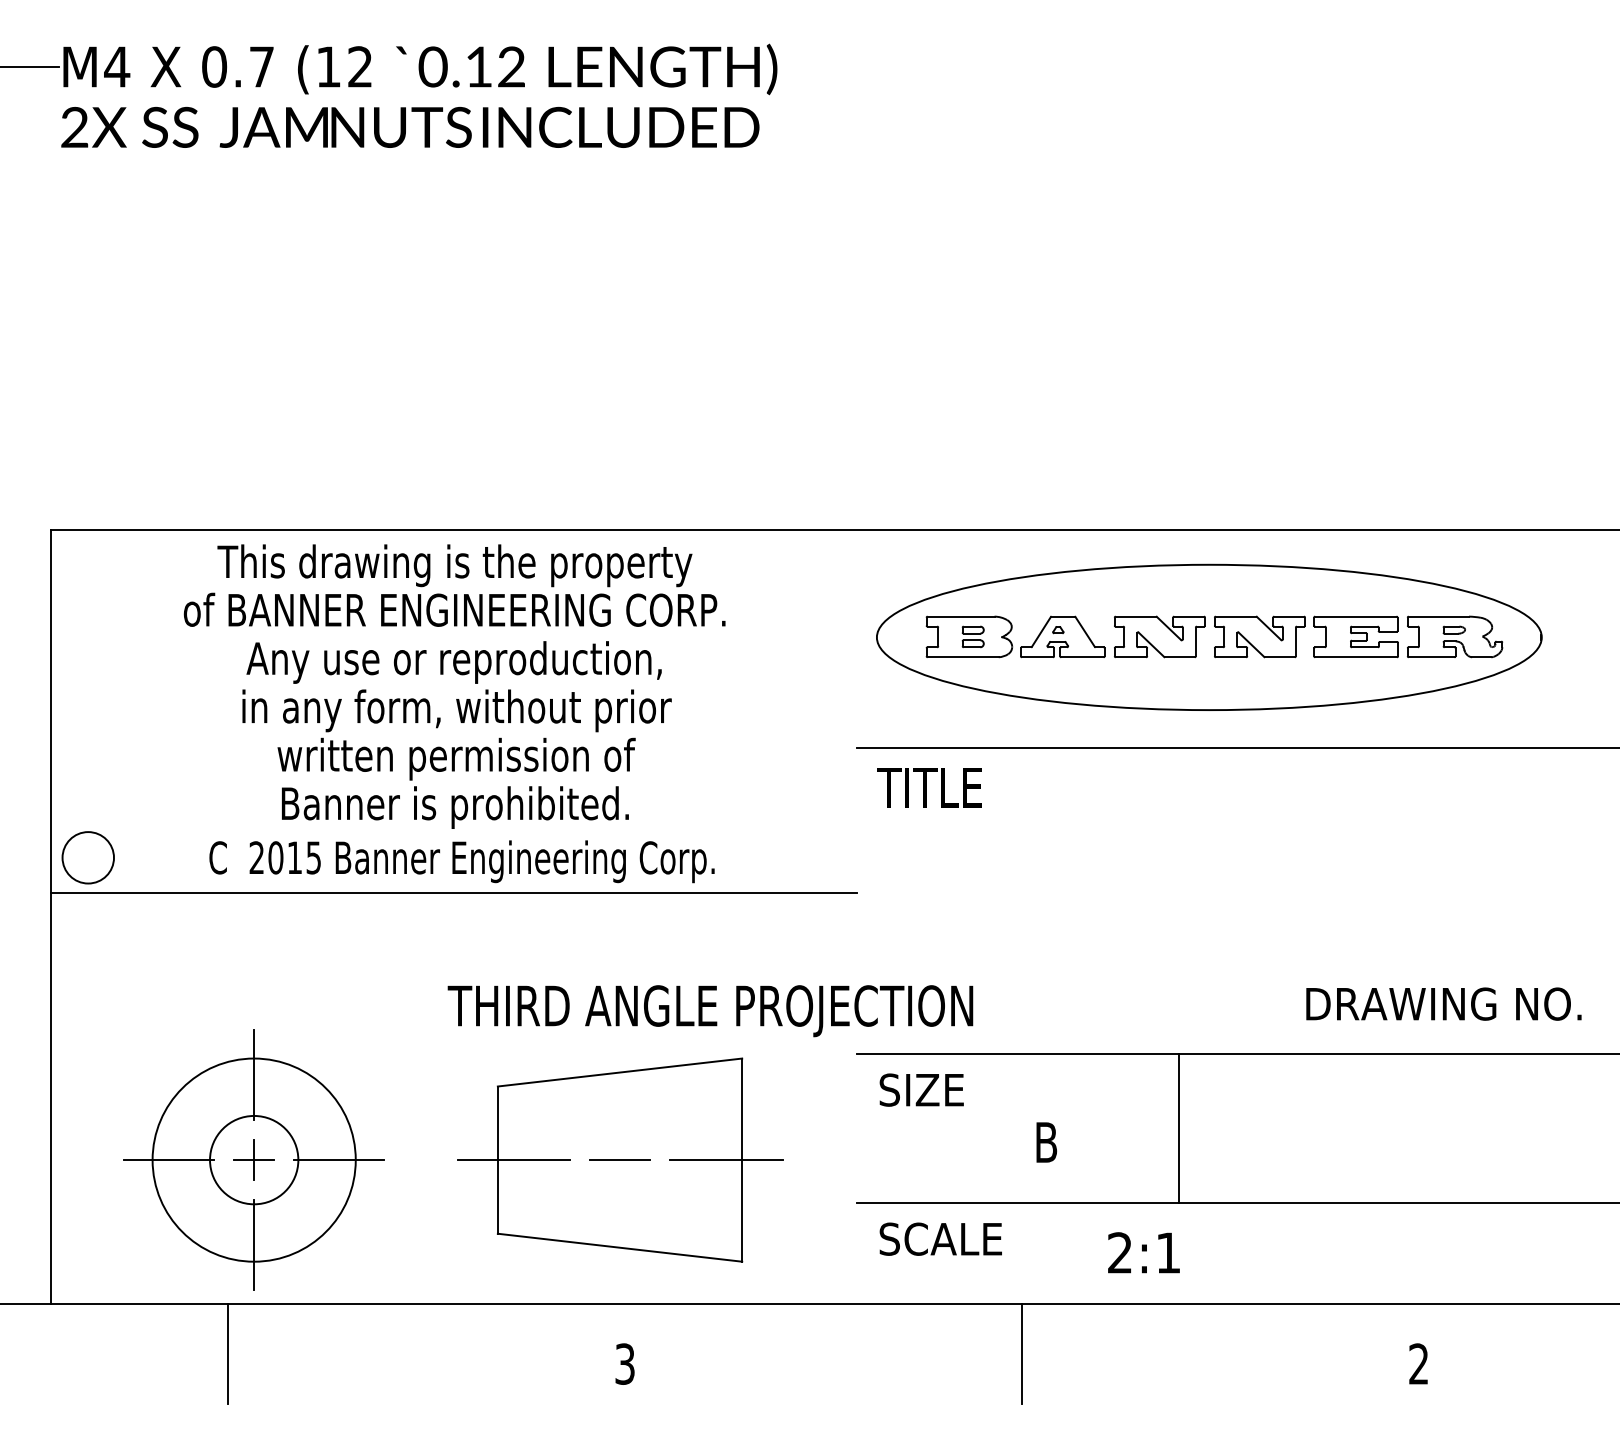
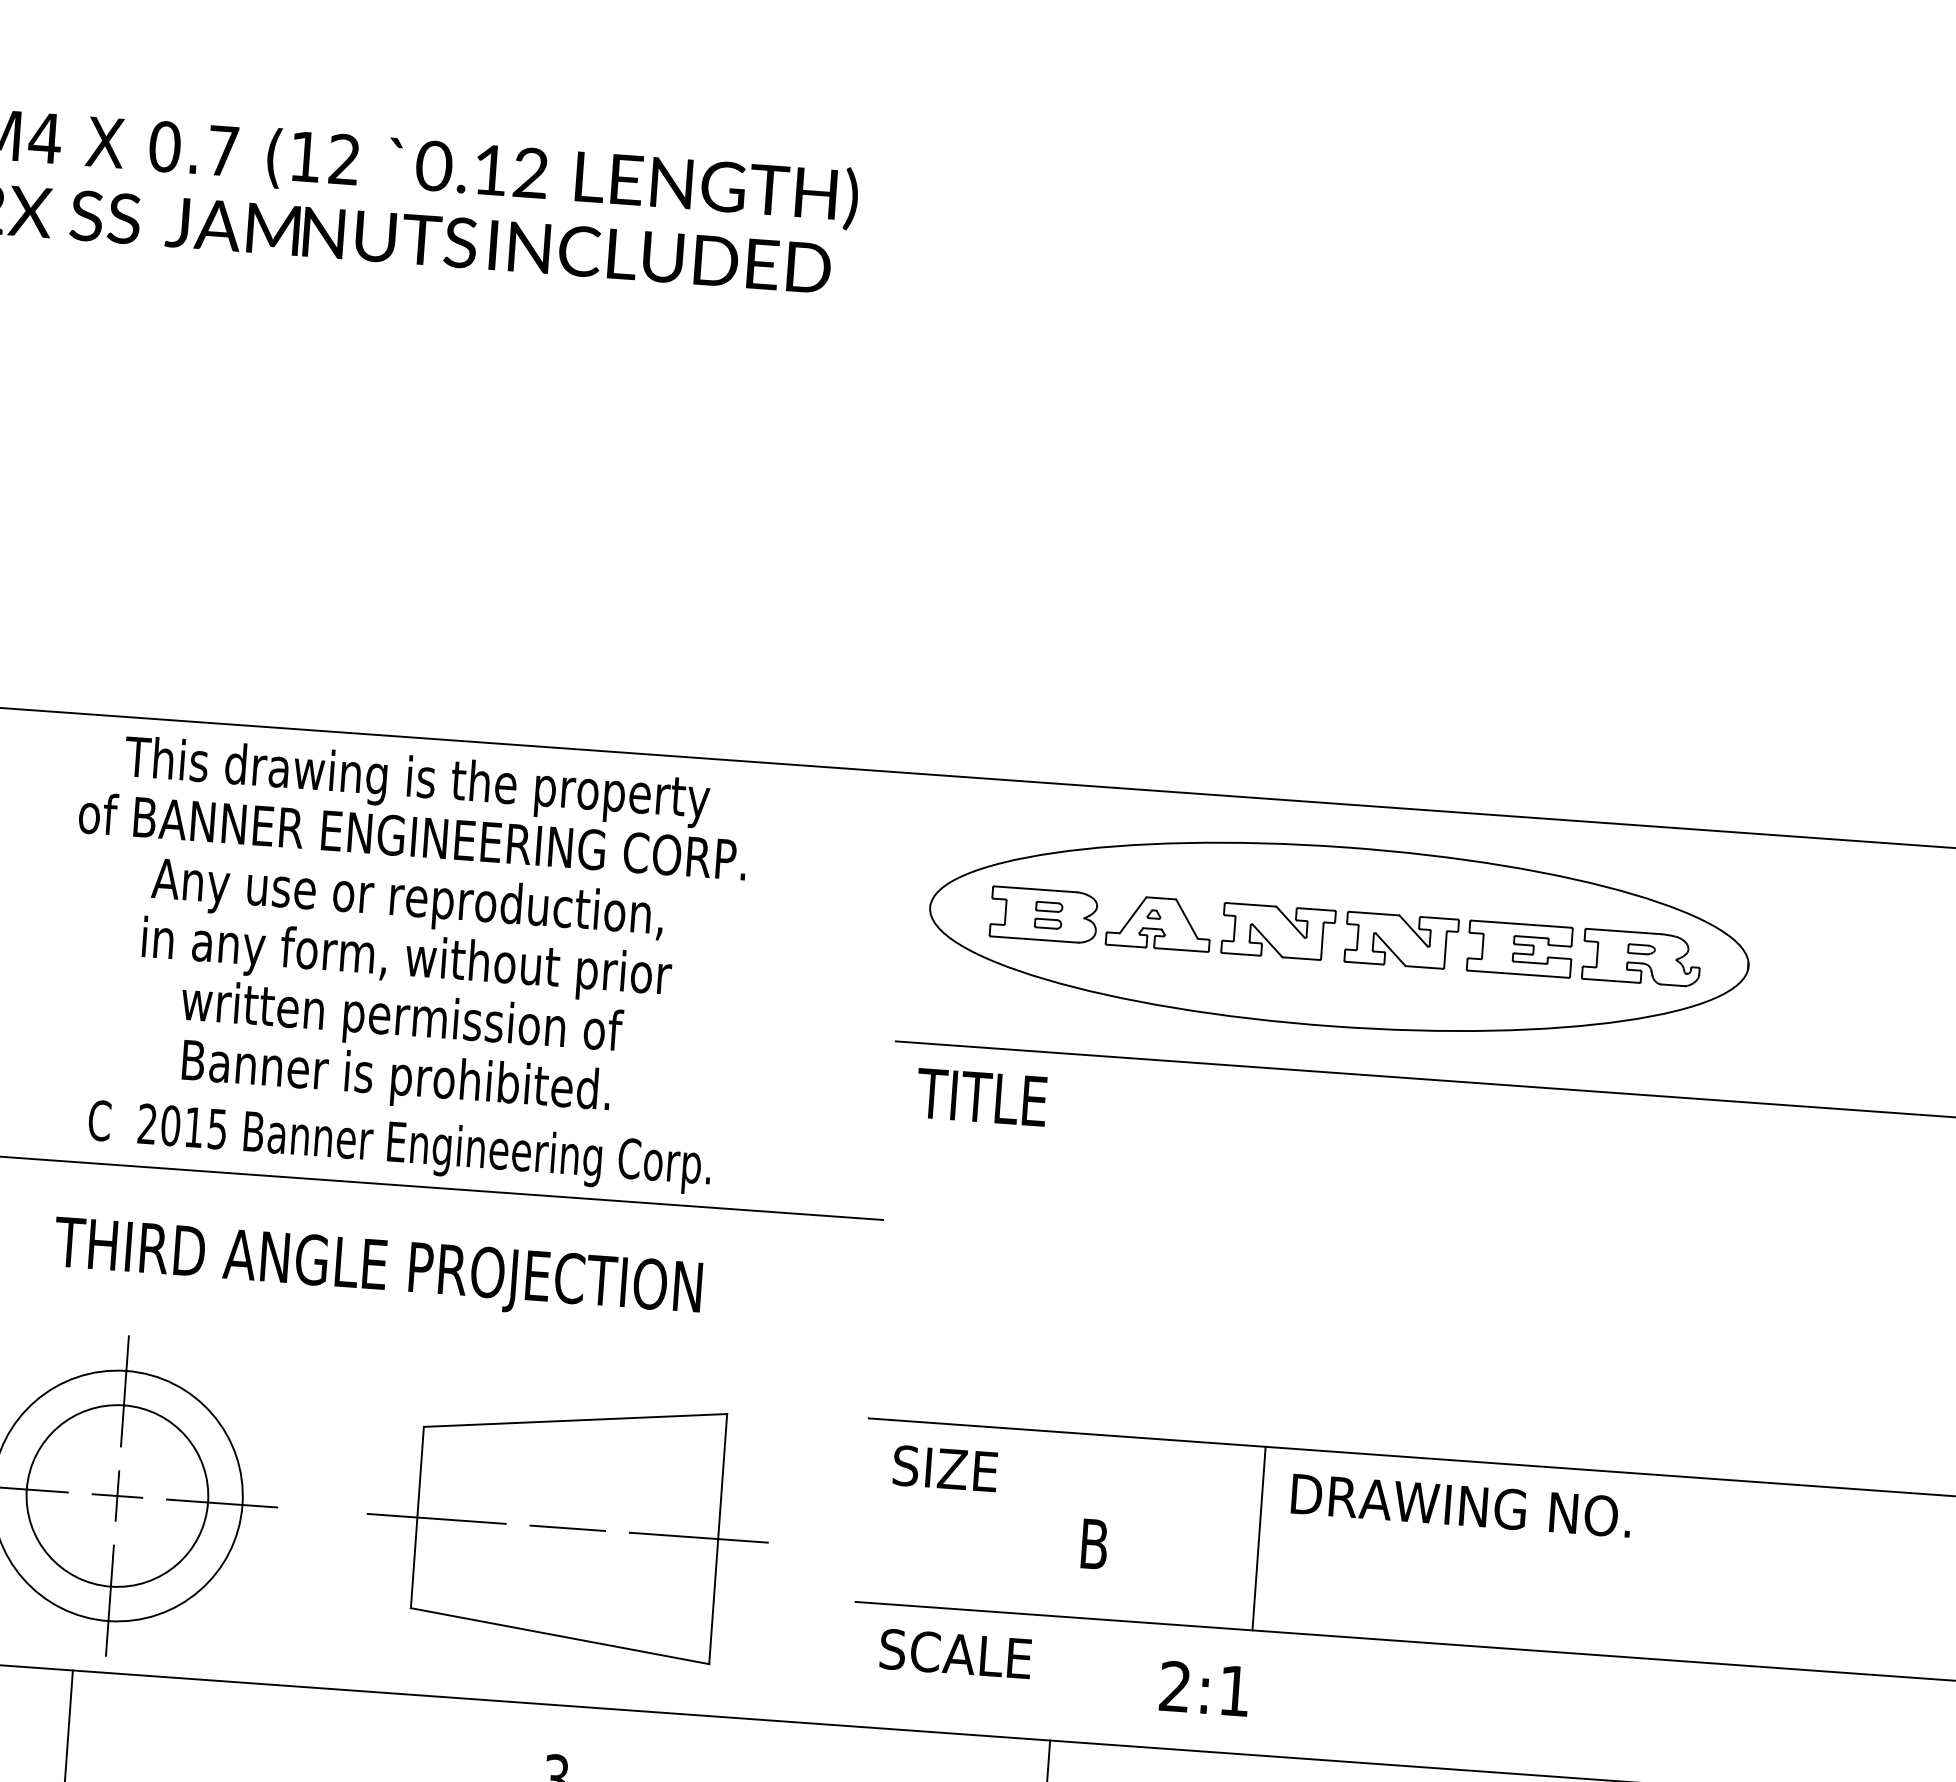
text: (1443, 1003) -> (1460, 1504), moved
text: (710, 1011) -> (377, 1271), moved
circle: (253, 1159) -> (116, 1495), size x1.67

